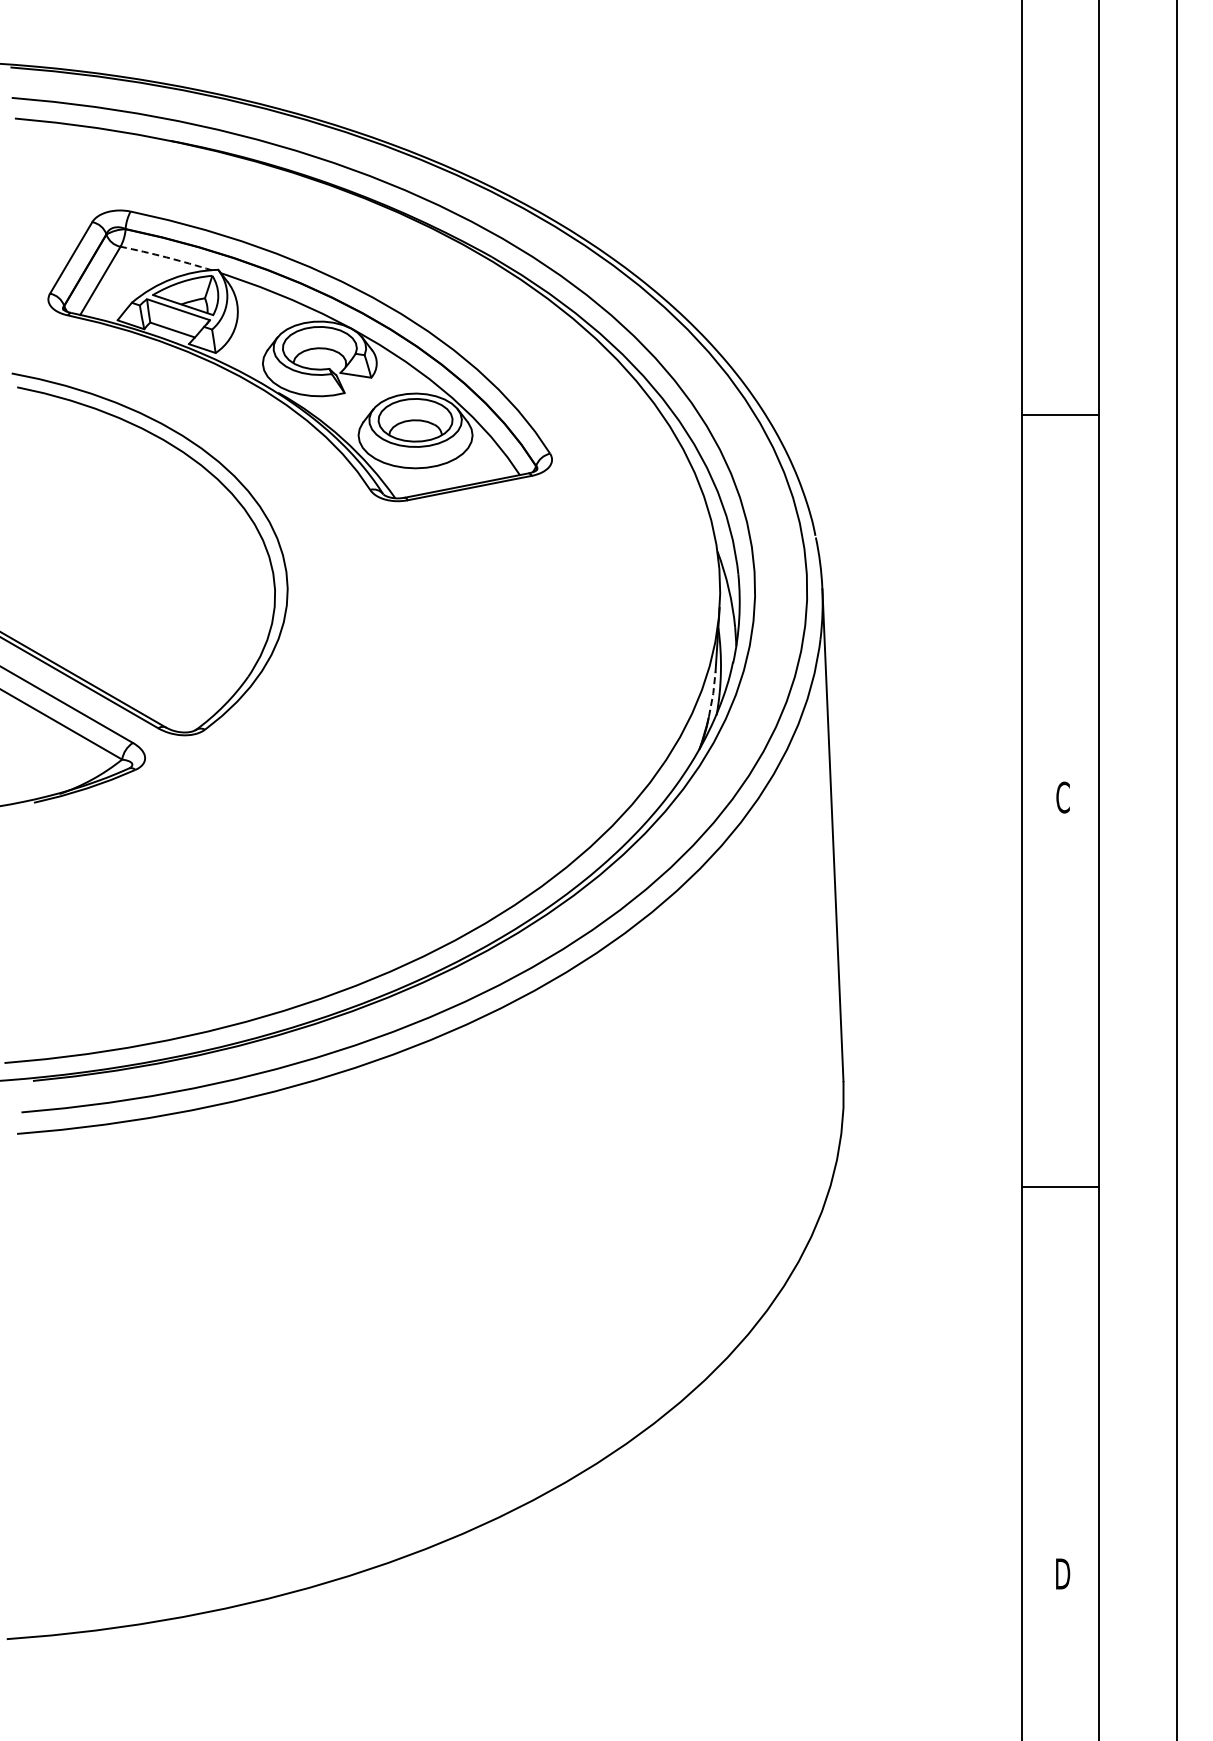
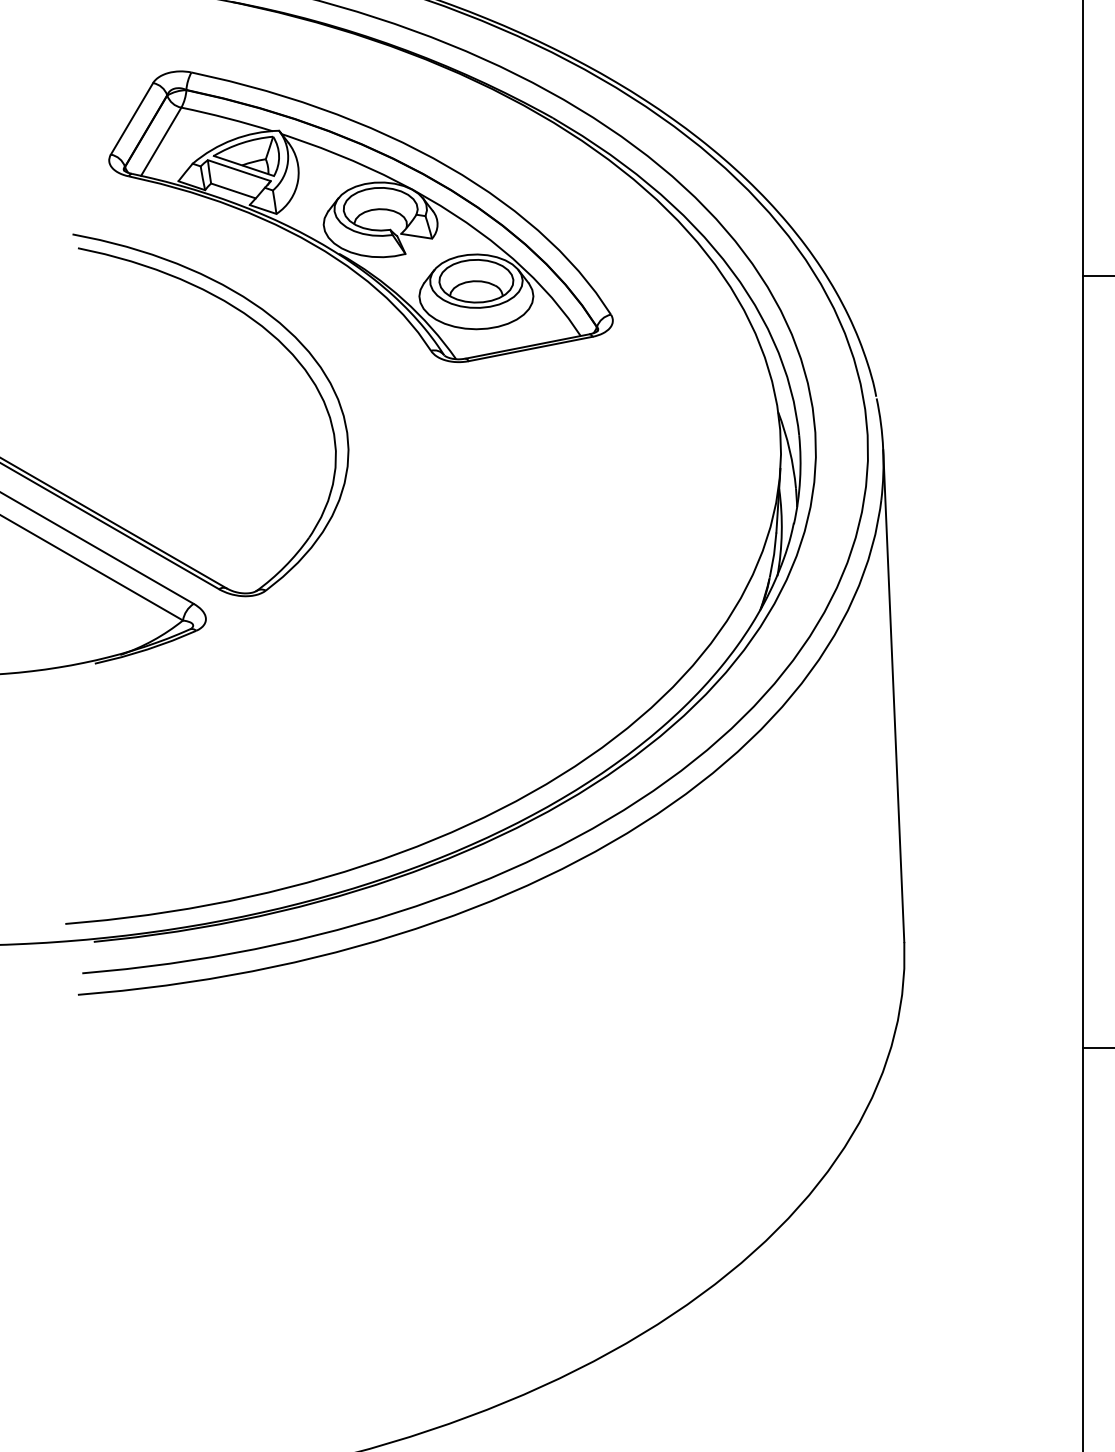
arc: (166, 257) -> (227, 118), dashed -> solid
line: (713, 693) -> (774, 554), dashed -> solid

